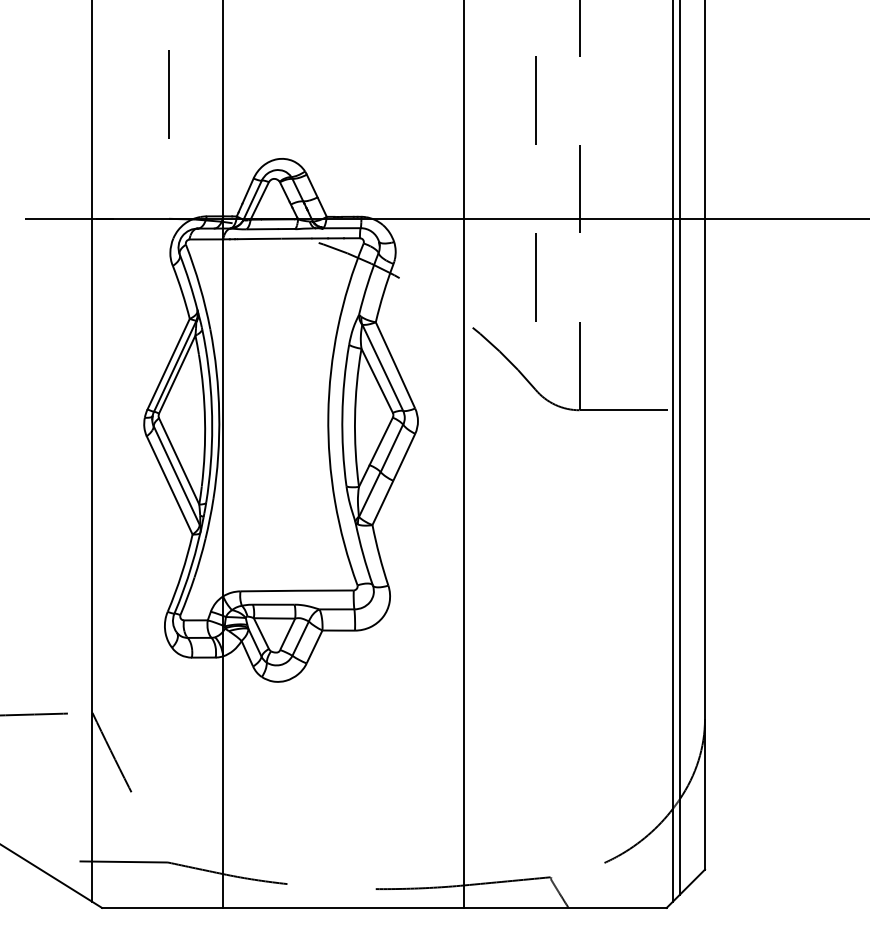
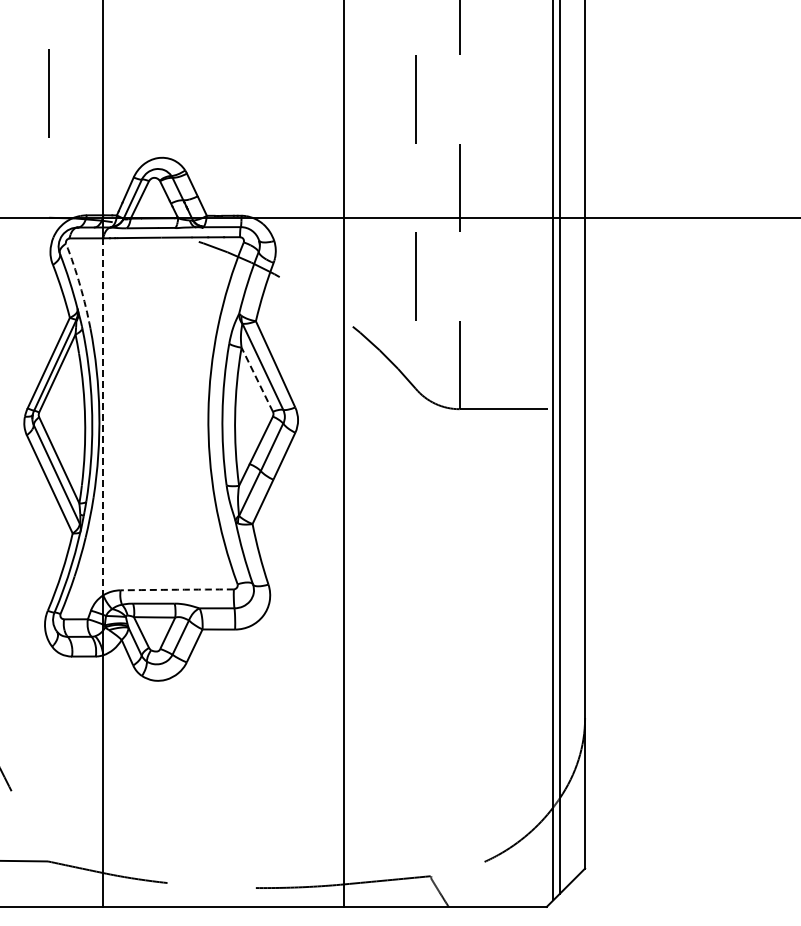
arc: (200, 286) -> (80, 285), solid -> dashed
line: (377, 380) -> (257, 379), solid -> dashed
line: (223, 418) -> (103, 417), solid -> dashed
arc: (297, 590) -> (177, 589), solid -> dashed

